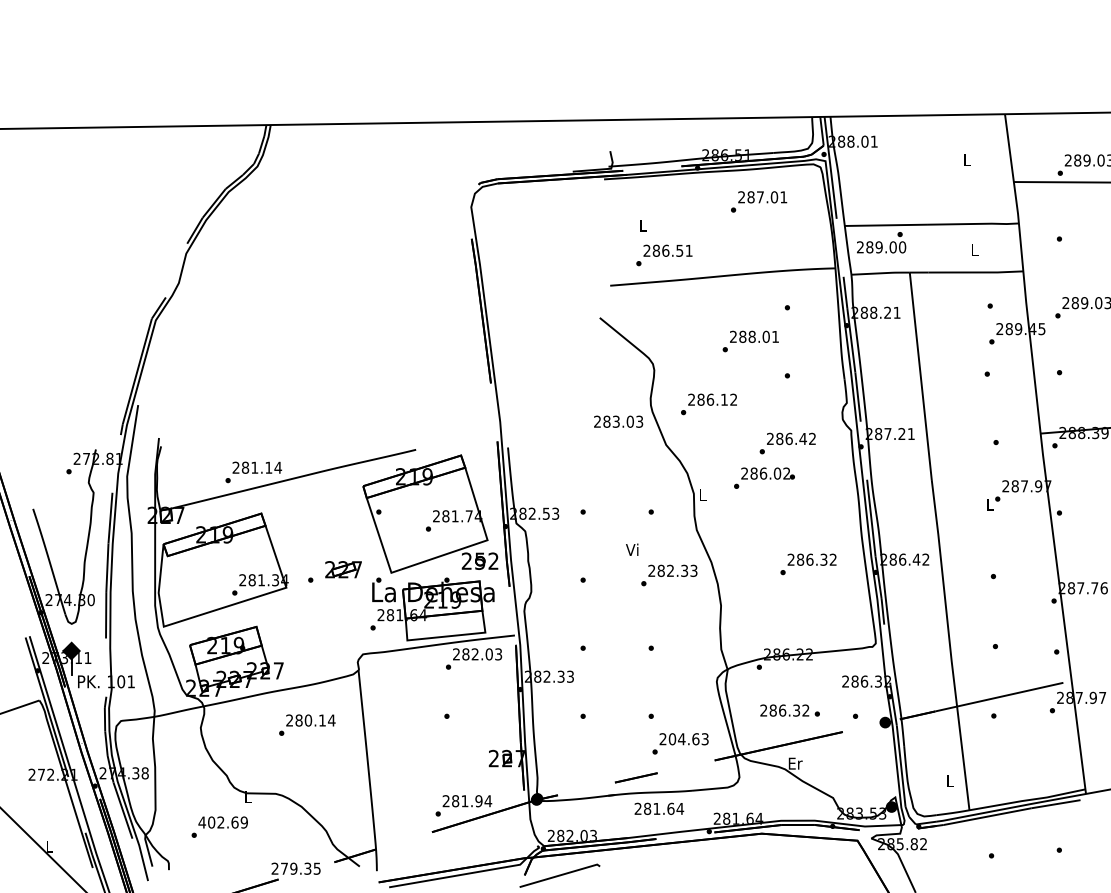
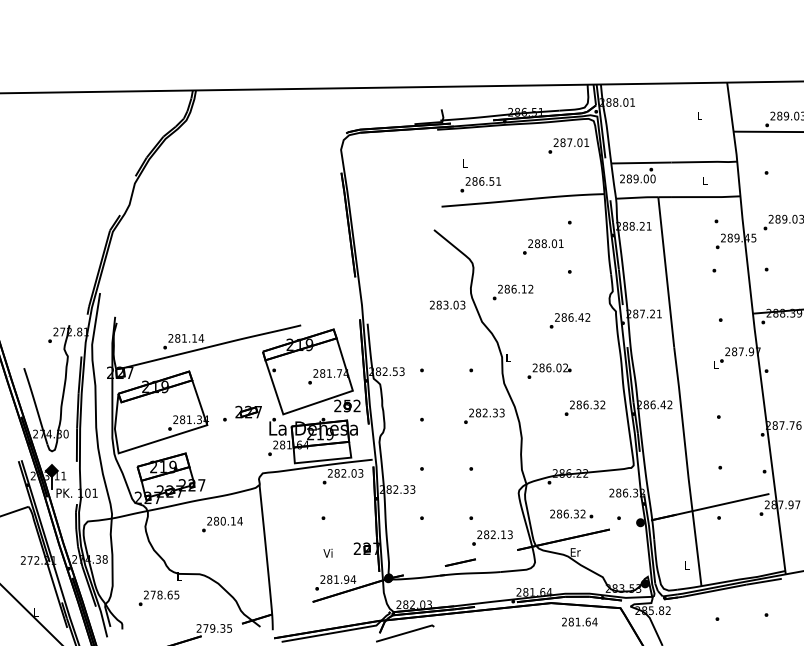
text: (759, 201) -> (569, 145), moved
text: (764, 477) -> (549, 370), moved
text: (632, 549) -> (328, 553), moved
text: (683, 739) -> (494, 534), 204.63 -> 282.13
text: (659, 808) -> (579, 621), moved
text: (222, 822) -> (161, 594), 402.69 -> 278.65

